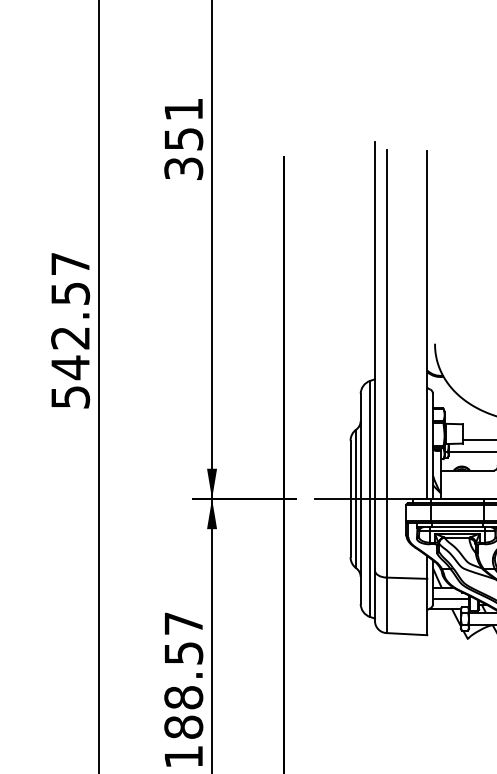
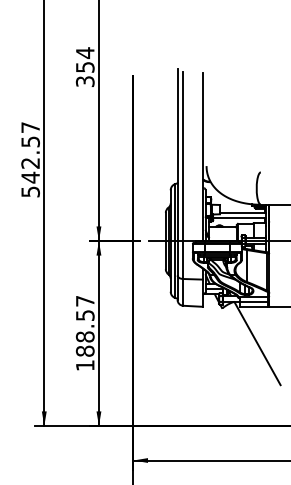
text: (184, 110) -> (85, 53), 351 -> 354

